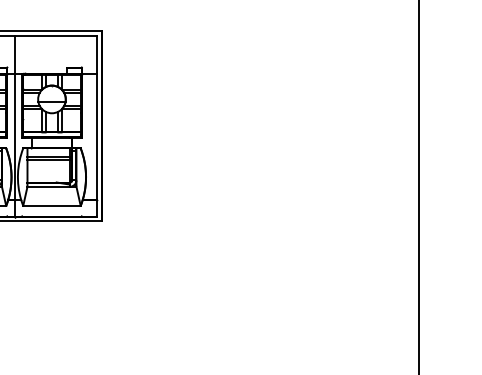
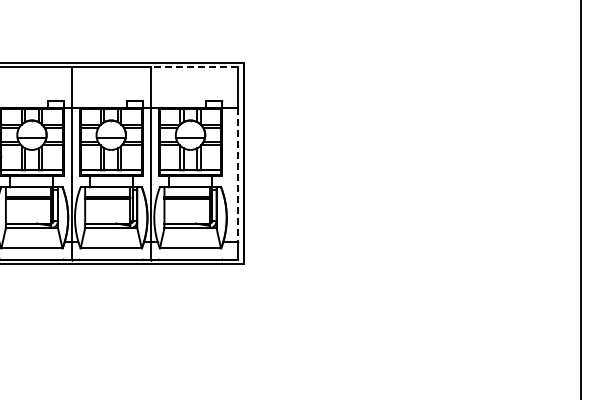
line: (55, 35) -> (194, 67), solid -> dashed
line: (97, 136) -> (238, 174), solid -> dashed

